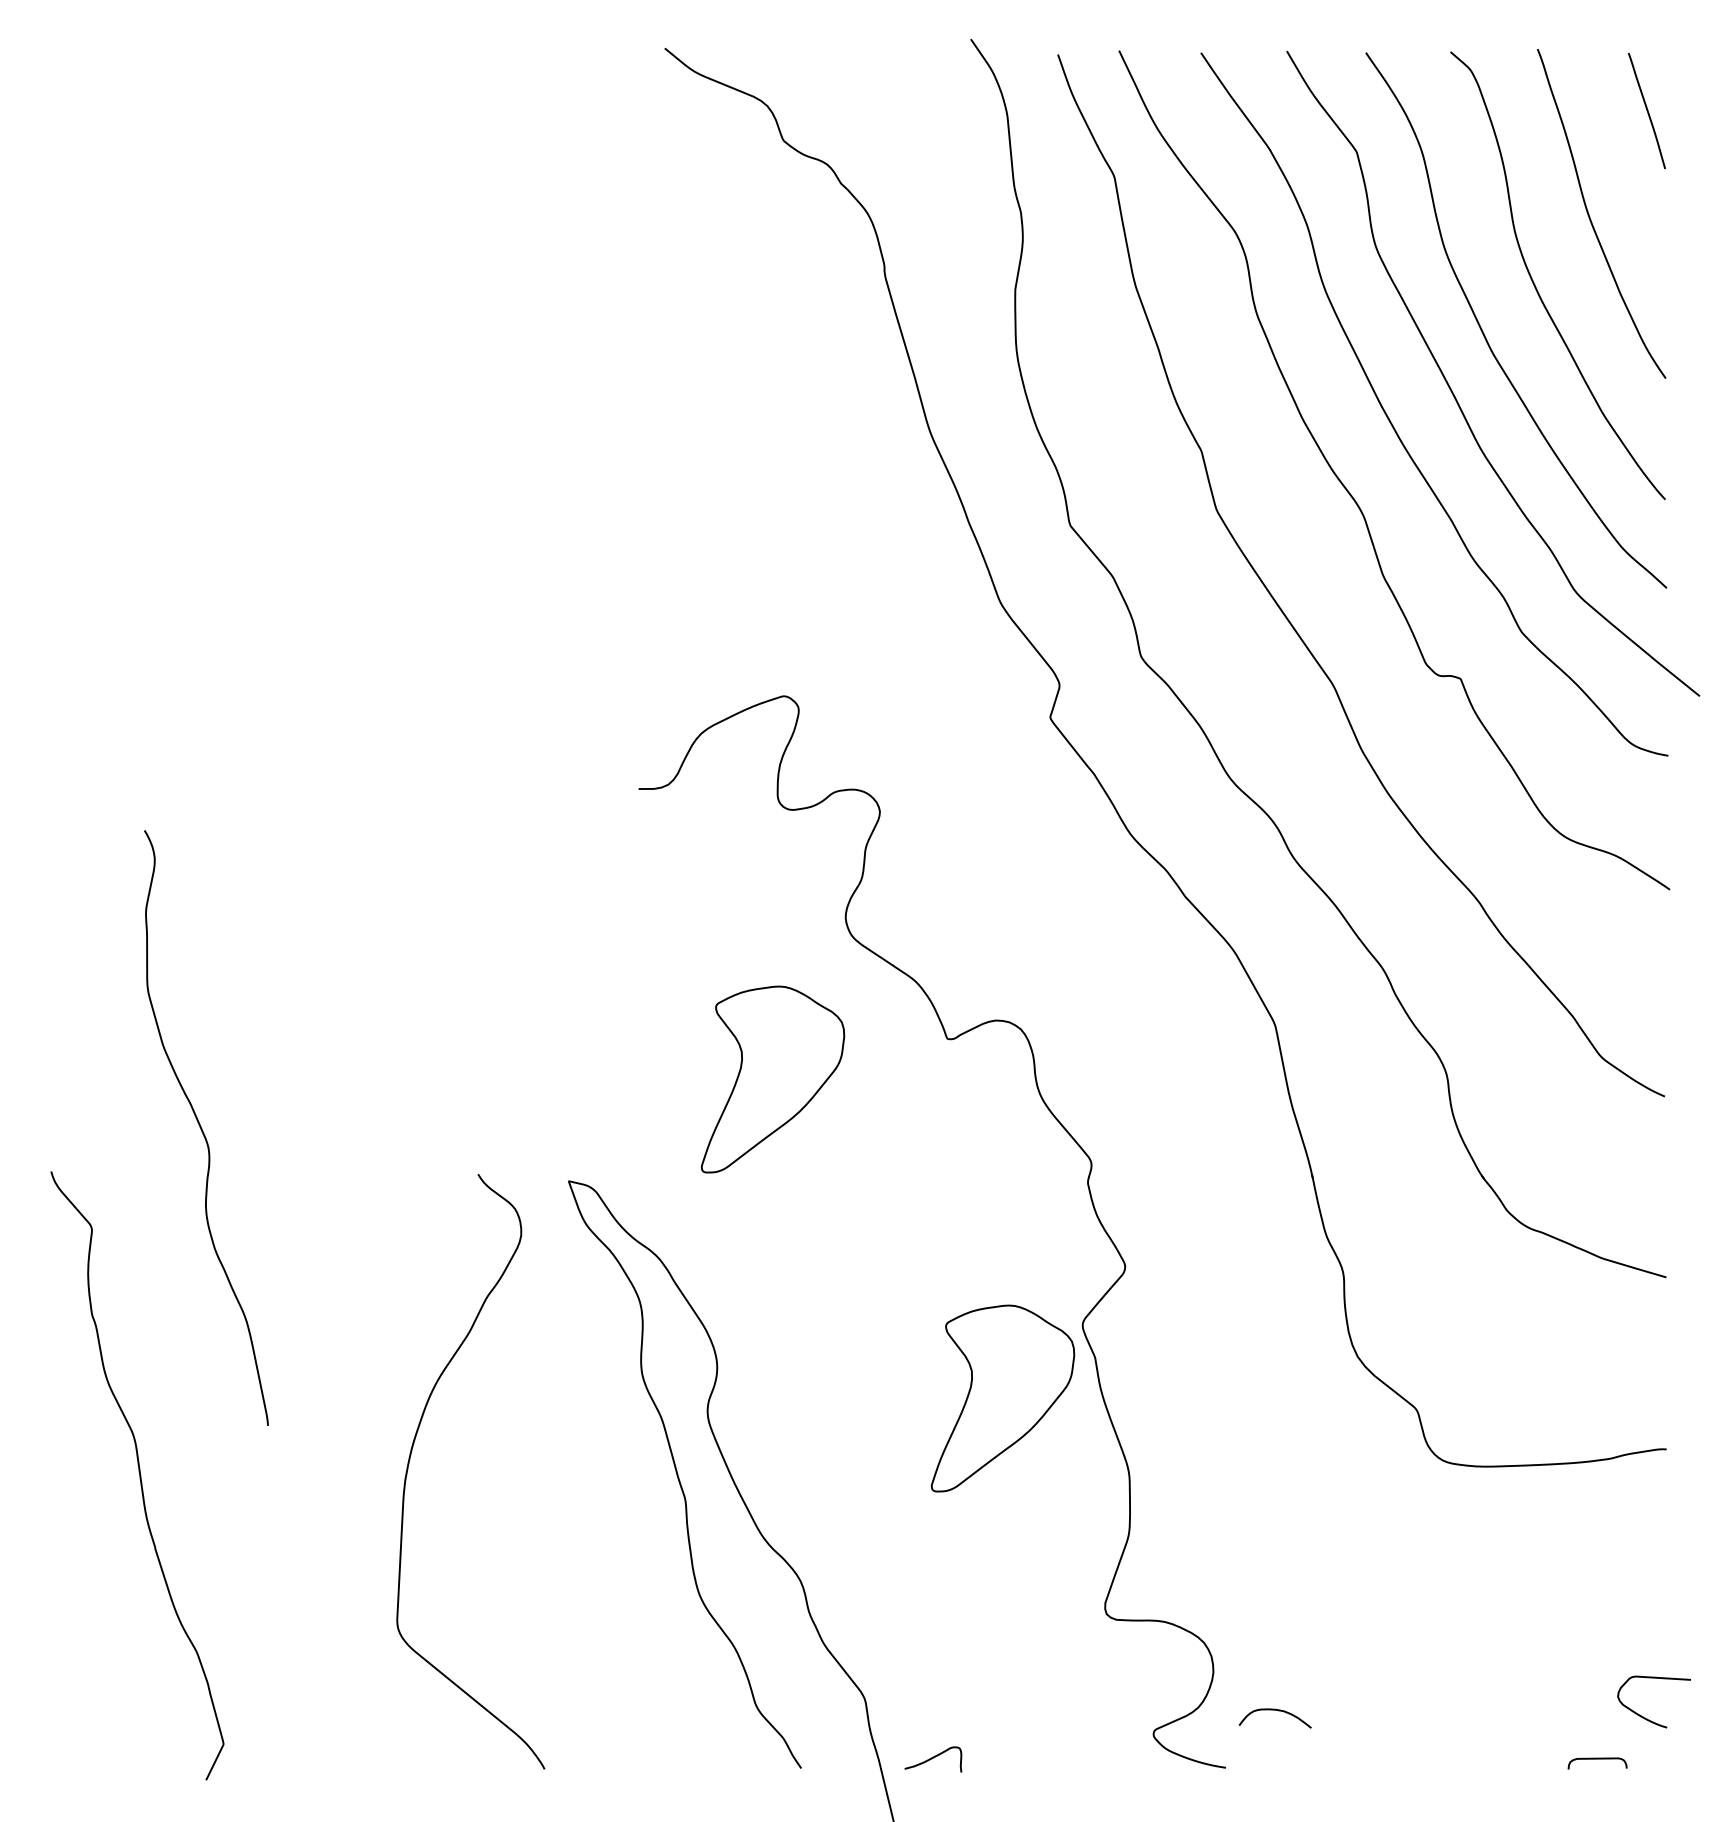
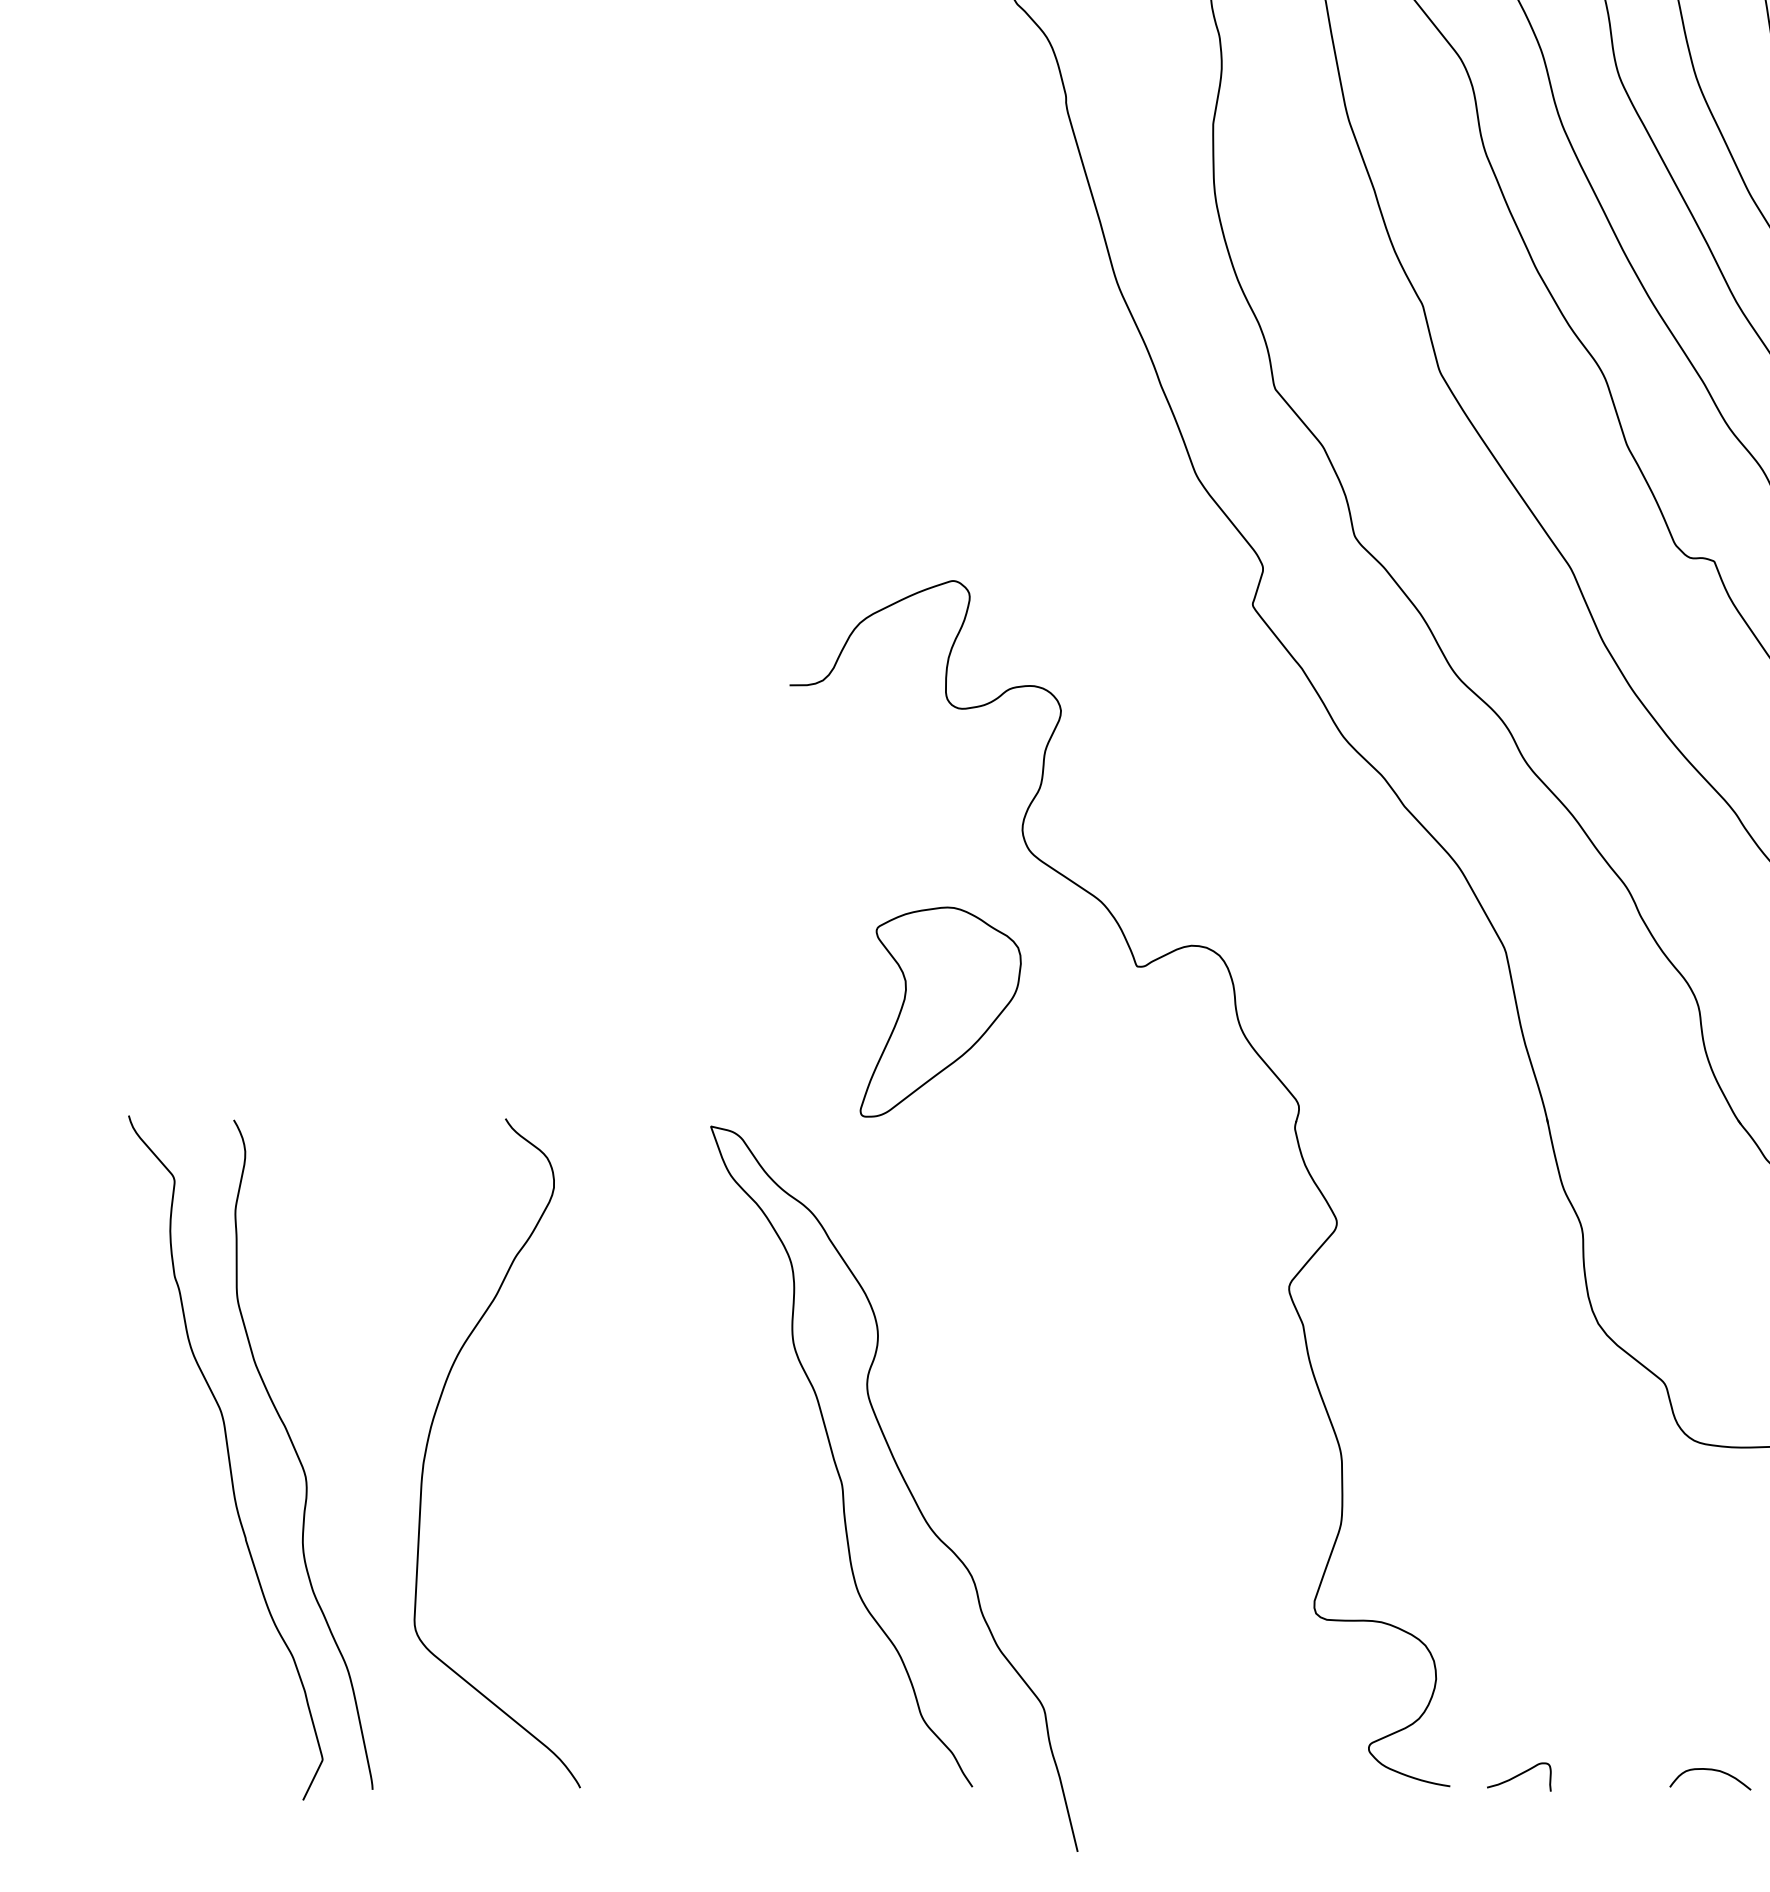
curve: (202, 1128) -> (298, 1455), moved
part: (1002, 1398) -> (1198, 1370), removed
curve: (411, 1455) -> (430, 1435), moved
curve: (1274, 1710) -> (1709, 1770), moved
curve: (933, 1758) -> (1519, 1775), moved

